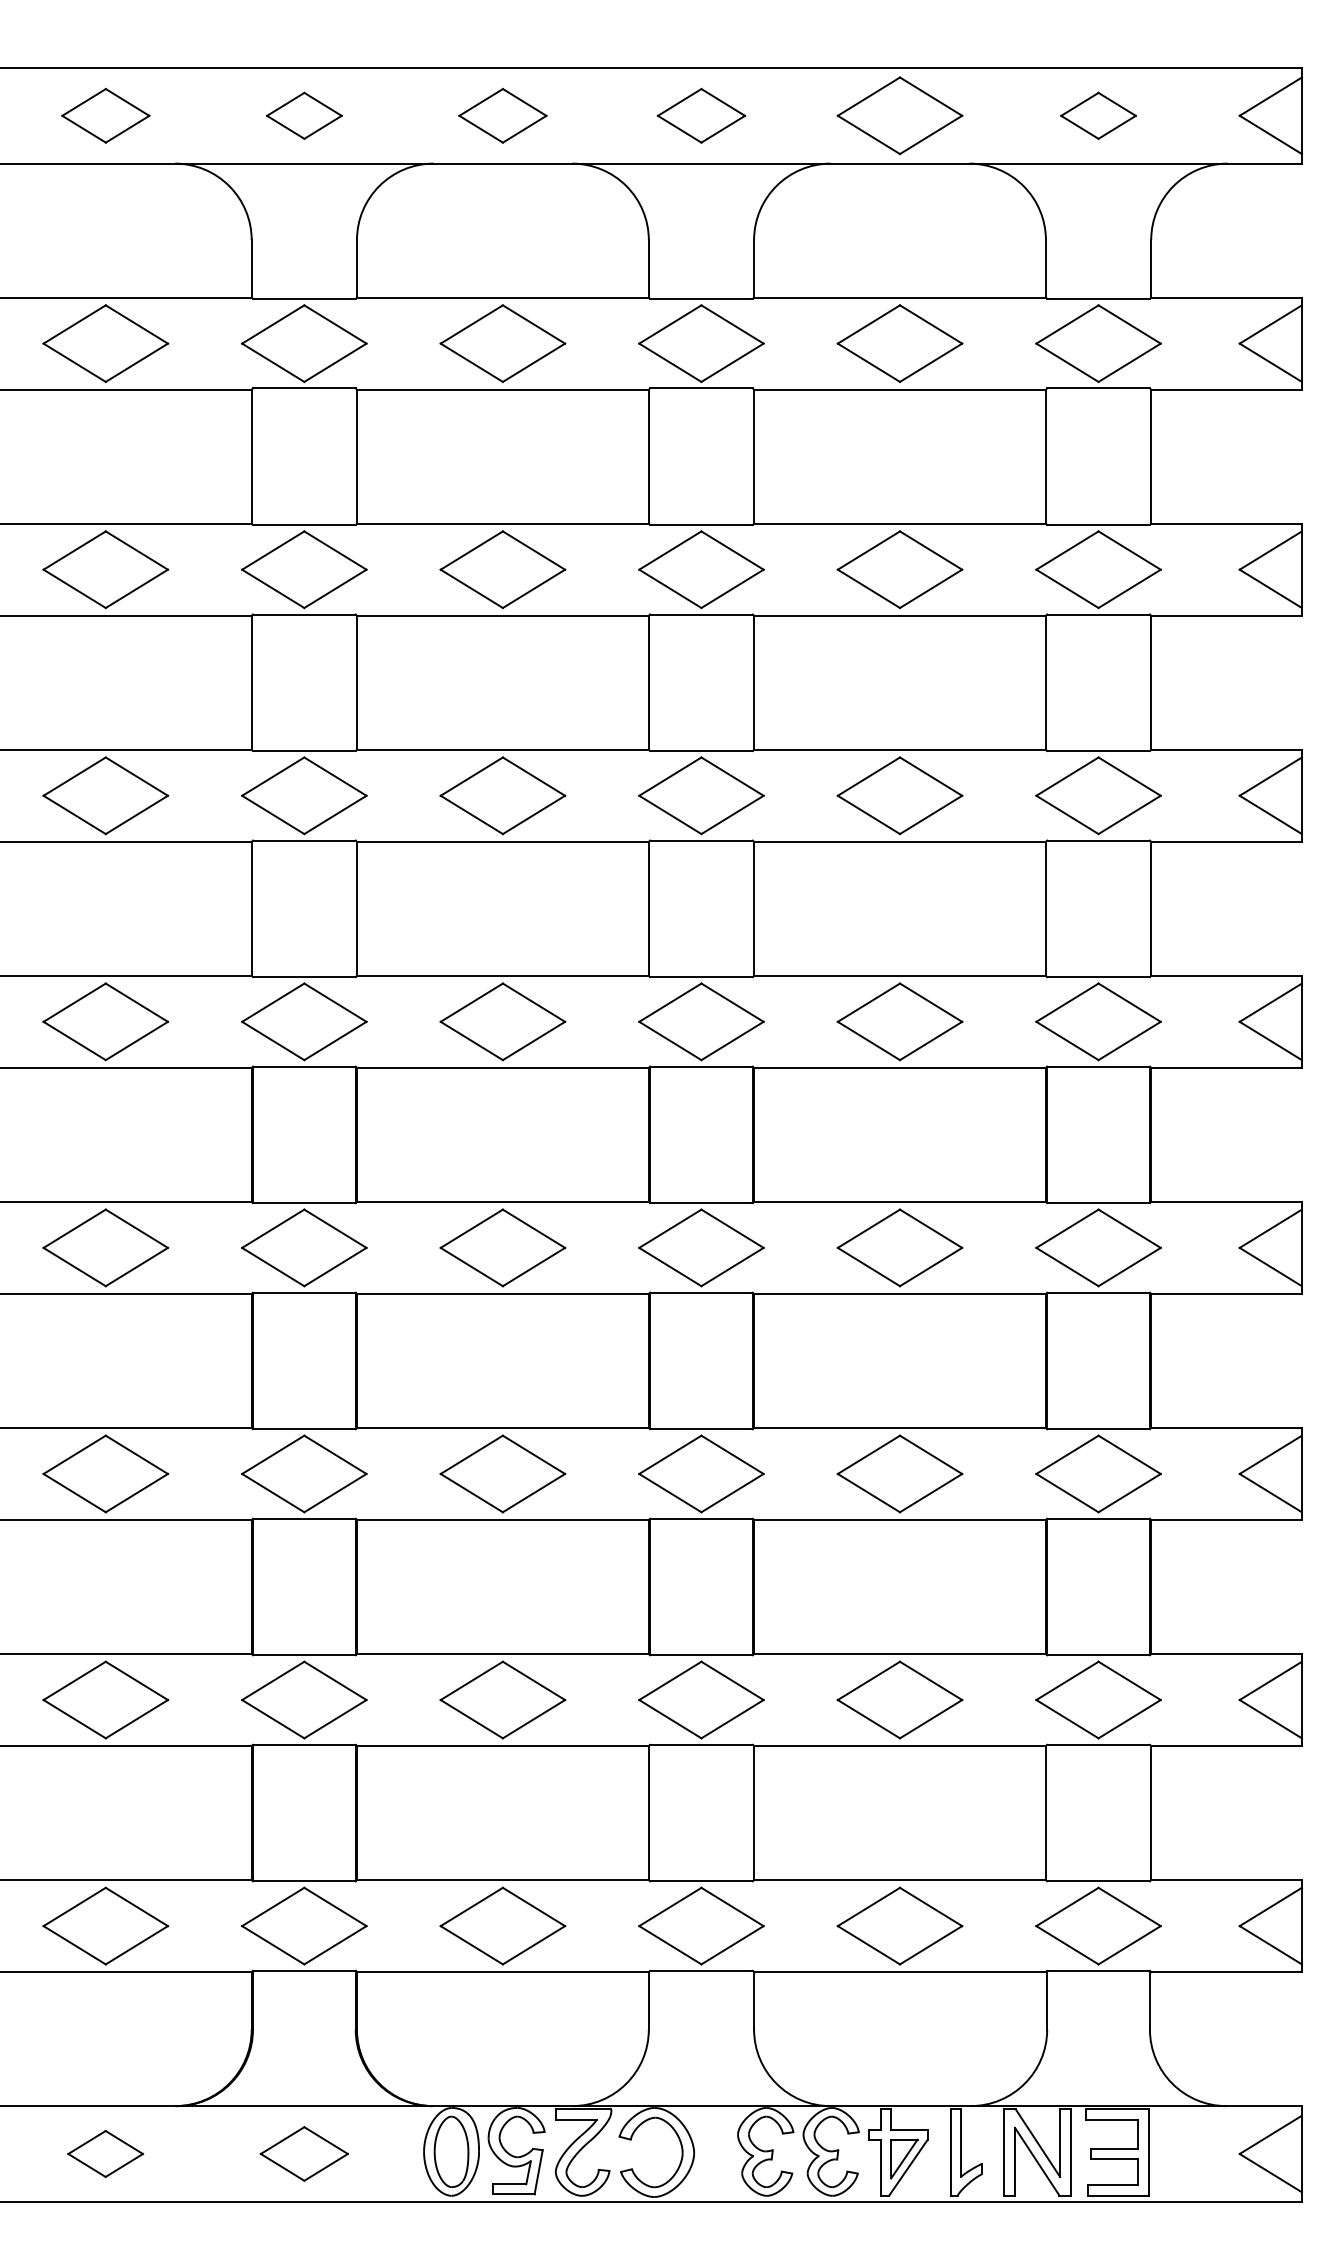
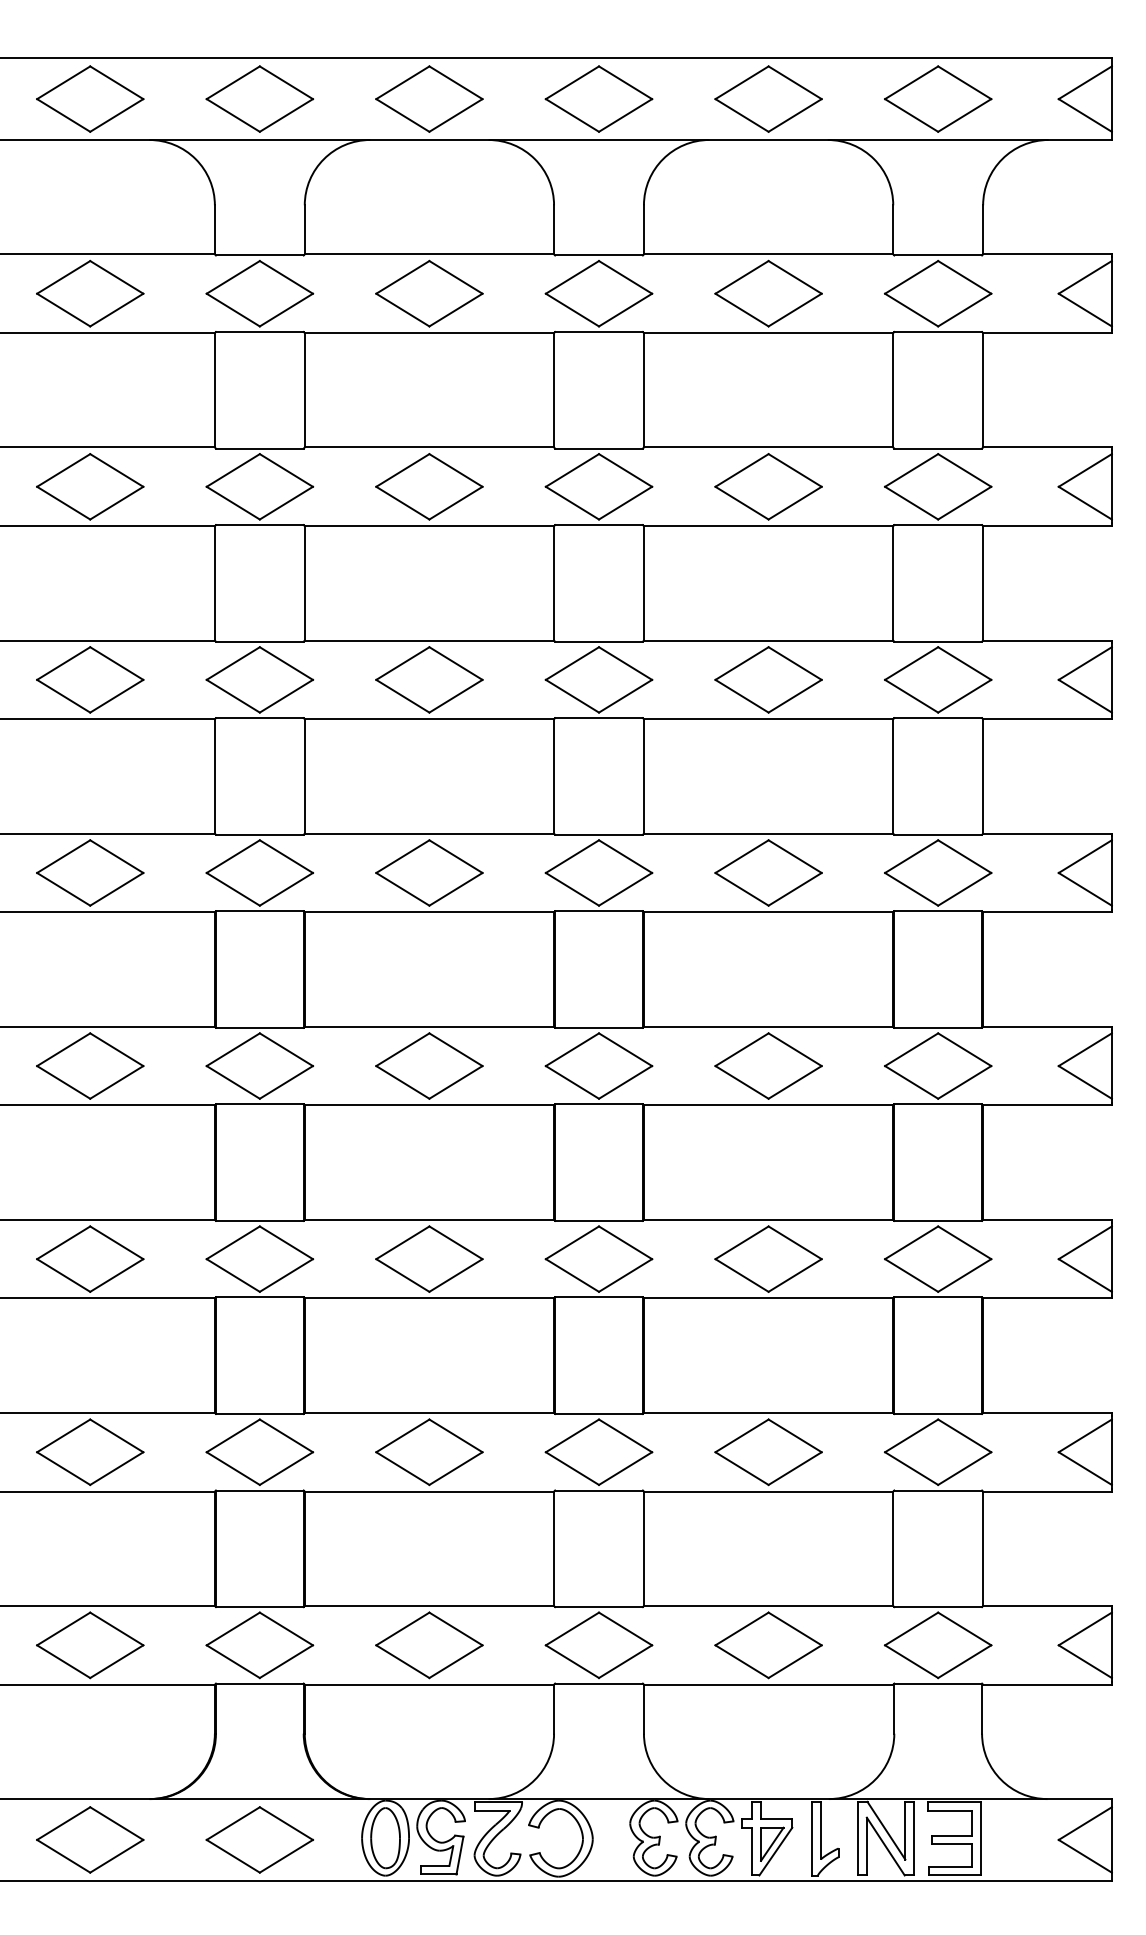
part: (105, 115) -> (90, 98), size x1.43
part: (304, 115) -> (259, 98), size x1.67
part: (502, 115) -> (429, 98), size x1.43
part: (701, 115) -> (599, 98), size x1.43
part: (1098, 115) -> (938, 98), size x1.67
part: (105, 2153) -> (90, 1839), size x1.67
part: (304, 2153) -> (259, 1839), size x1.43

